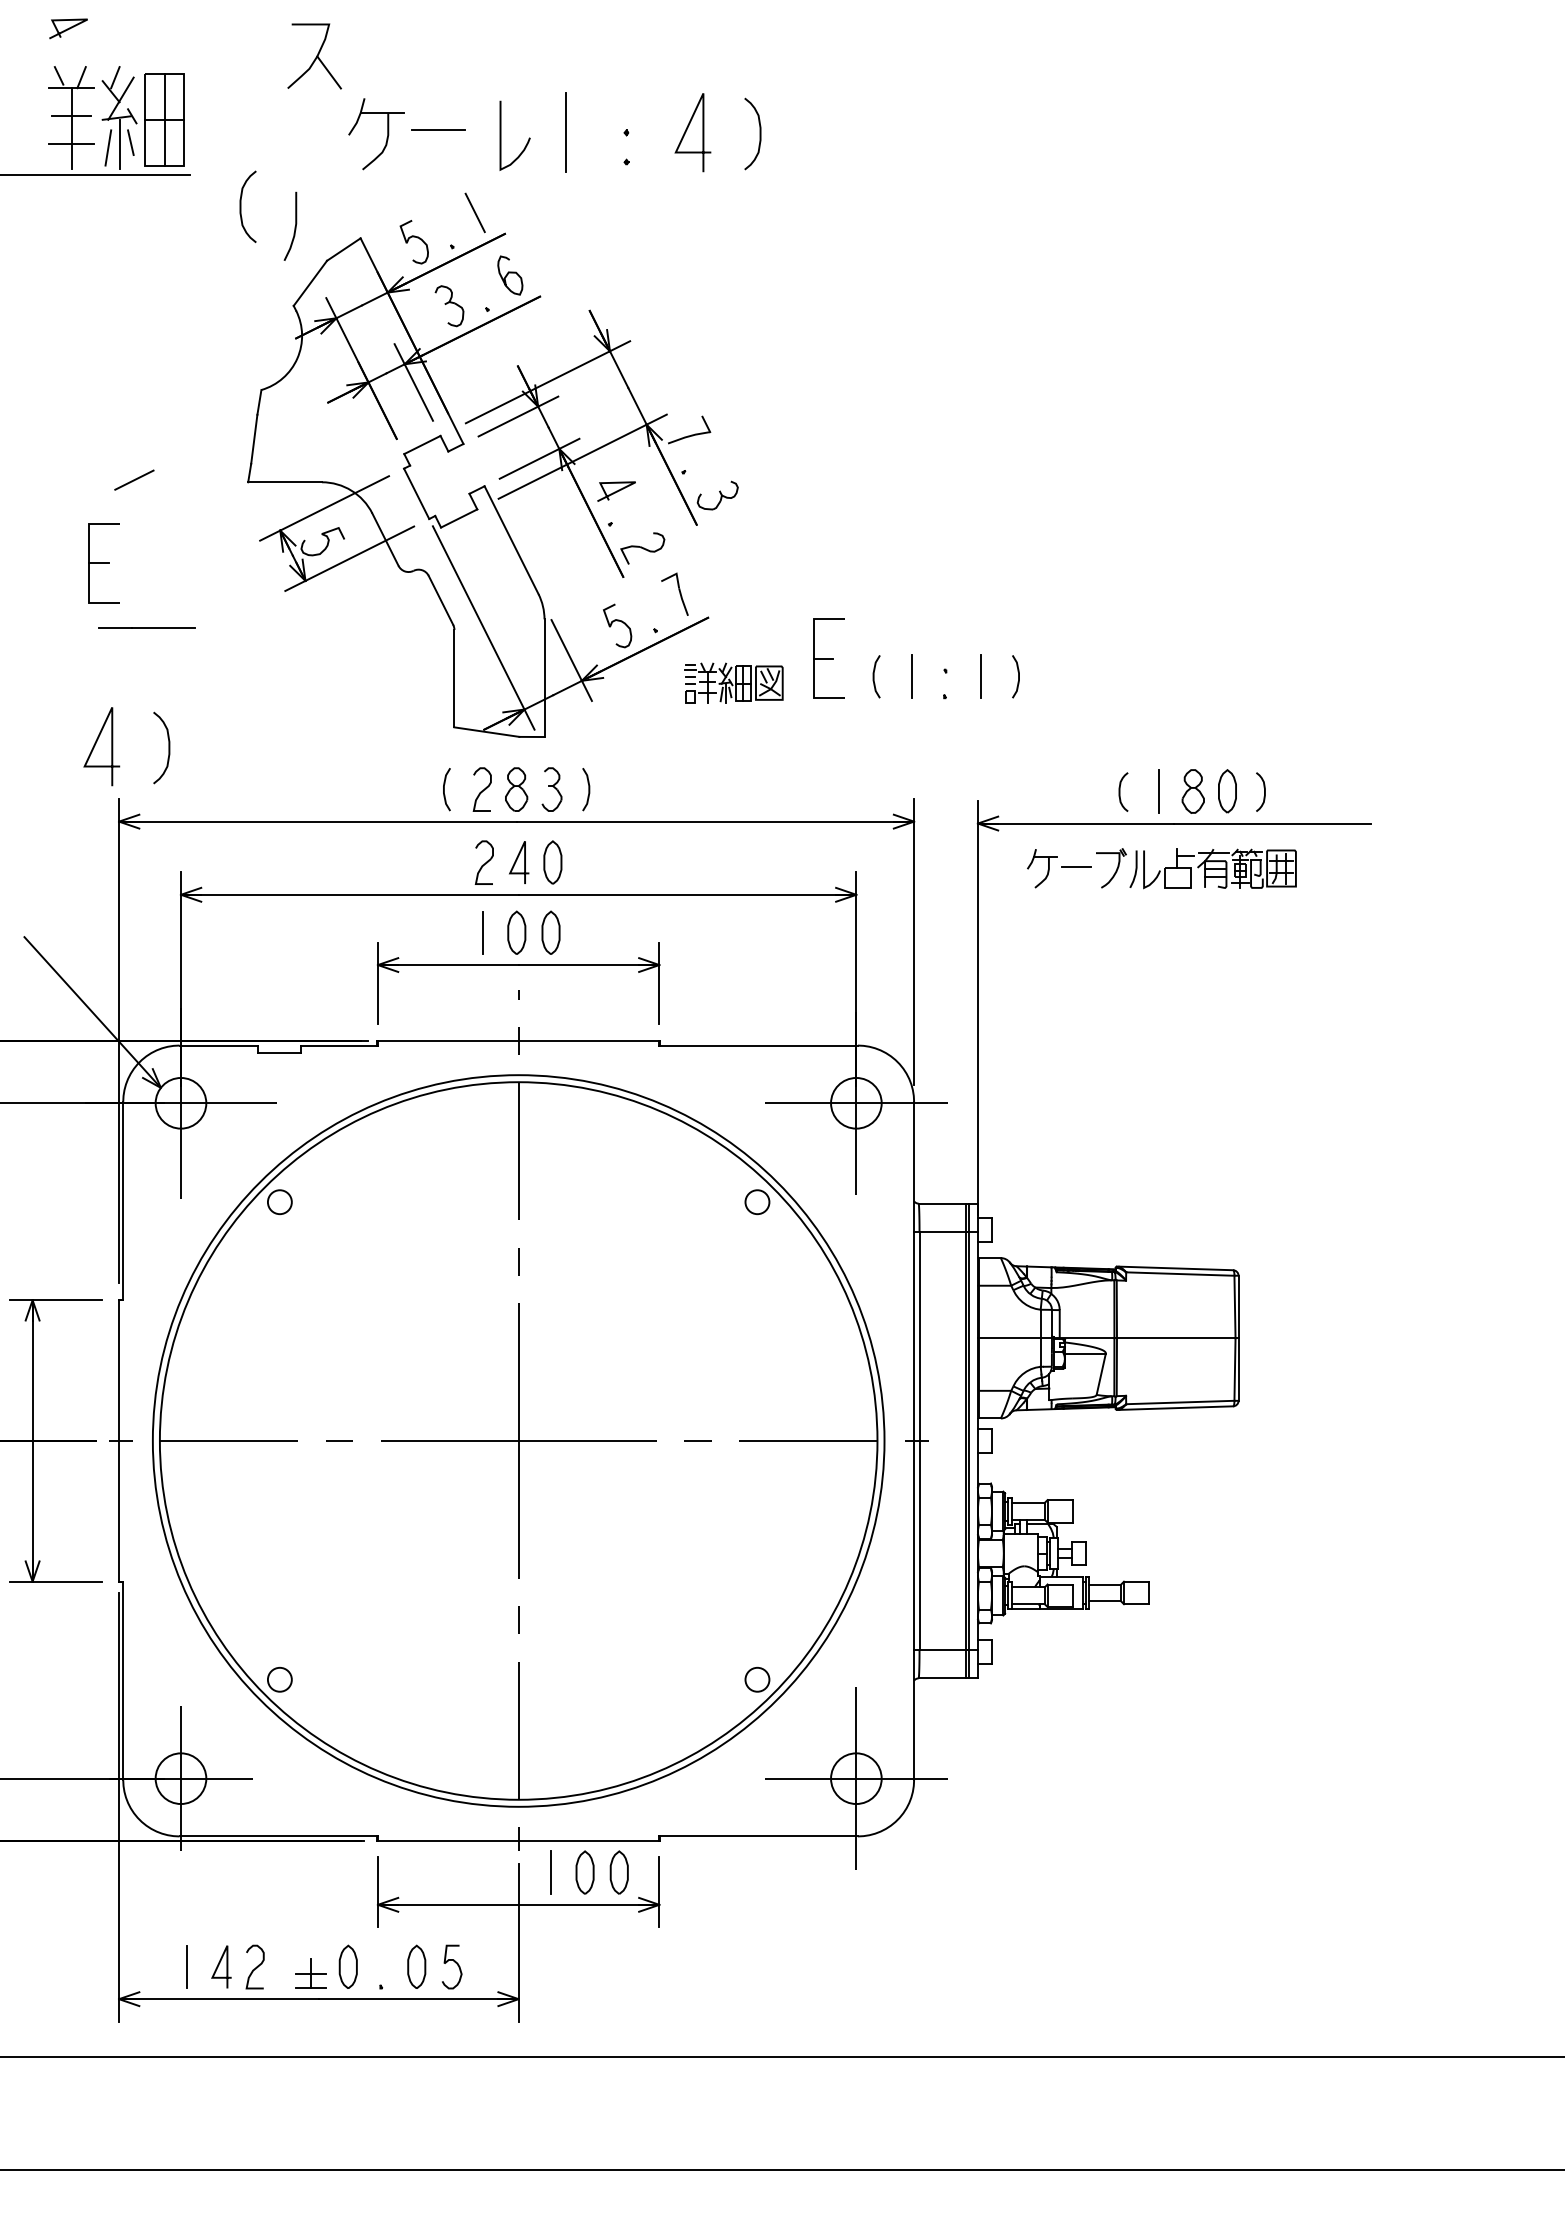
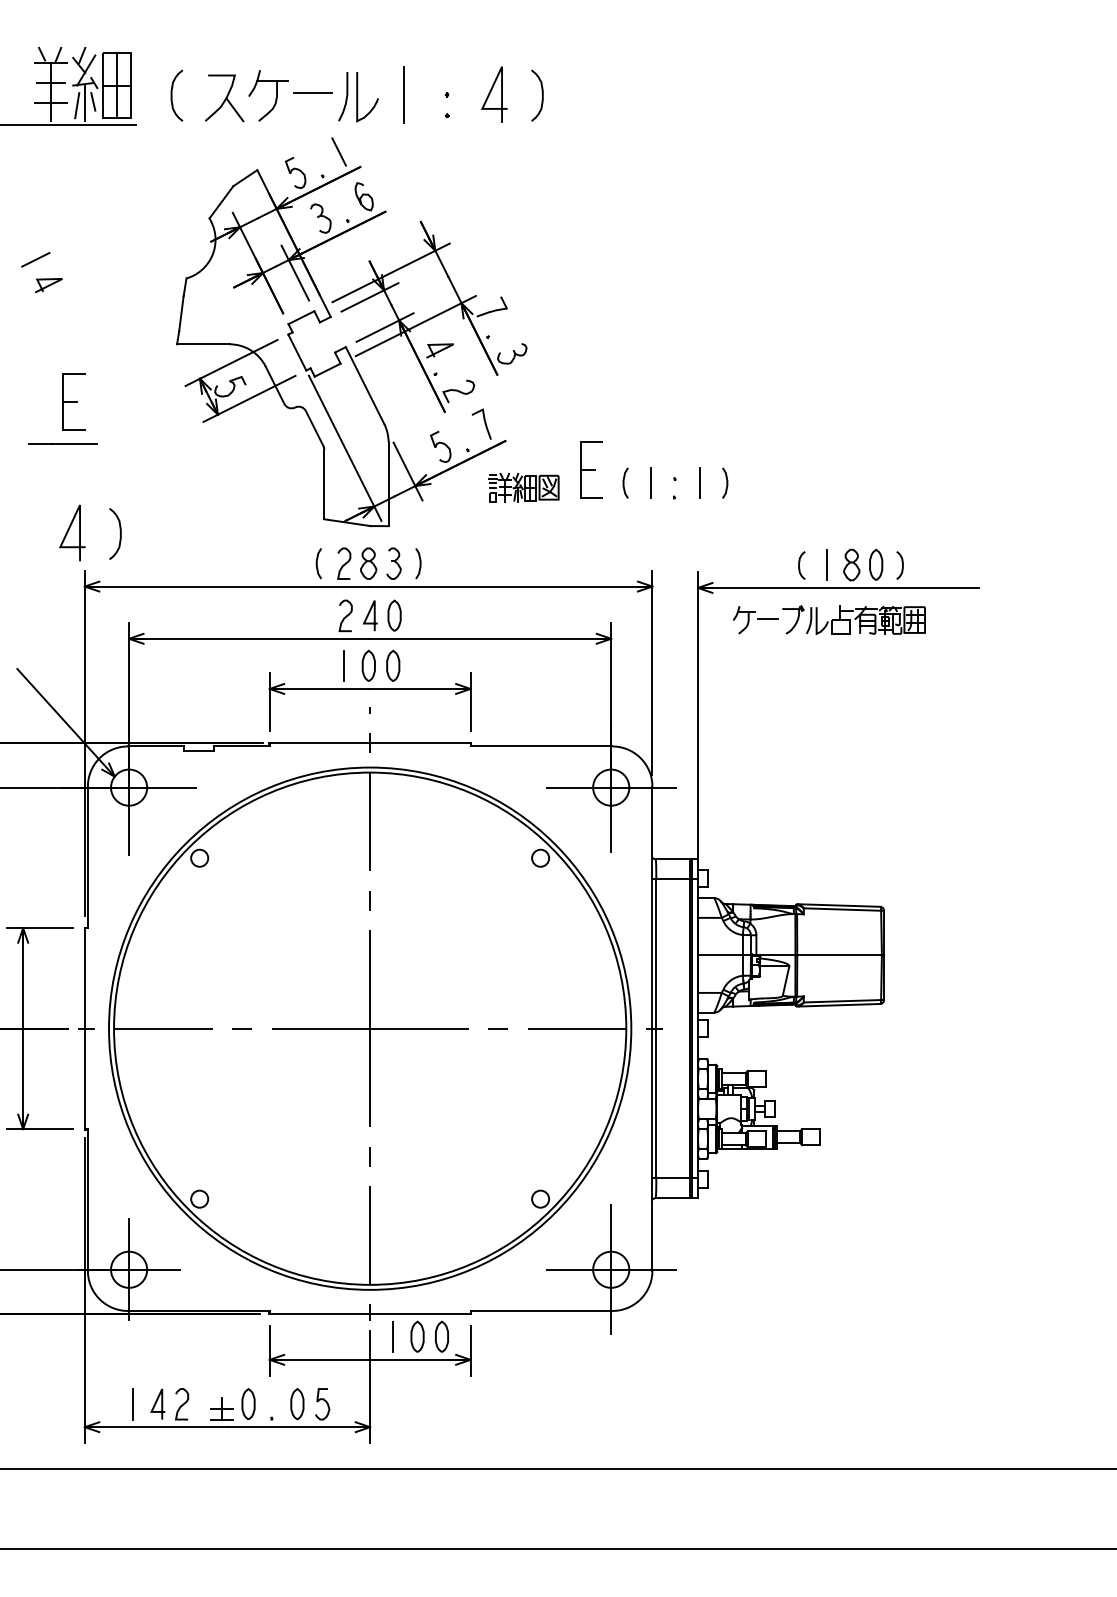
line: (68, 28) -> (48, 285), moved
part: (314, 56) -> (224, 98), moved
curve: (241, 206) -> (172, 95), moved
line: (293, 228) -> (345, 98), moved
line: (133, 479) -> (35, 259), moved
line: (146, 626) -> (62, 443), moved

